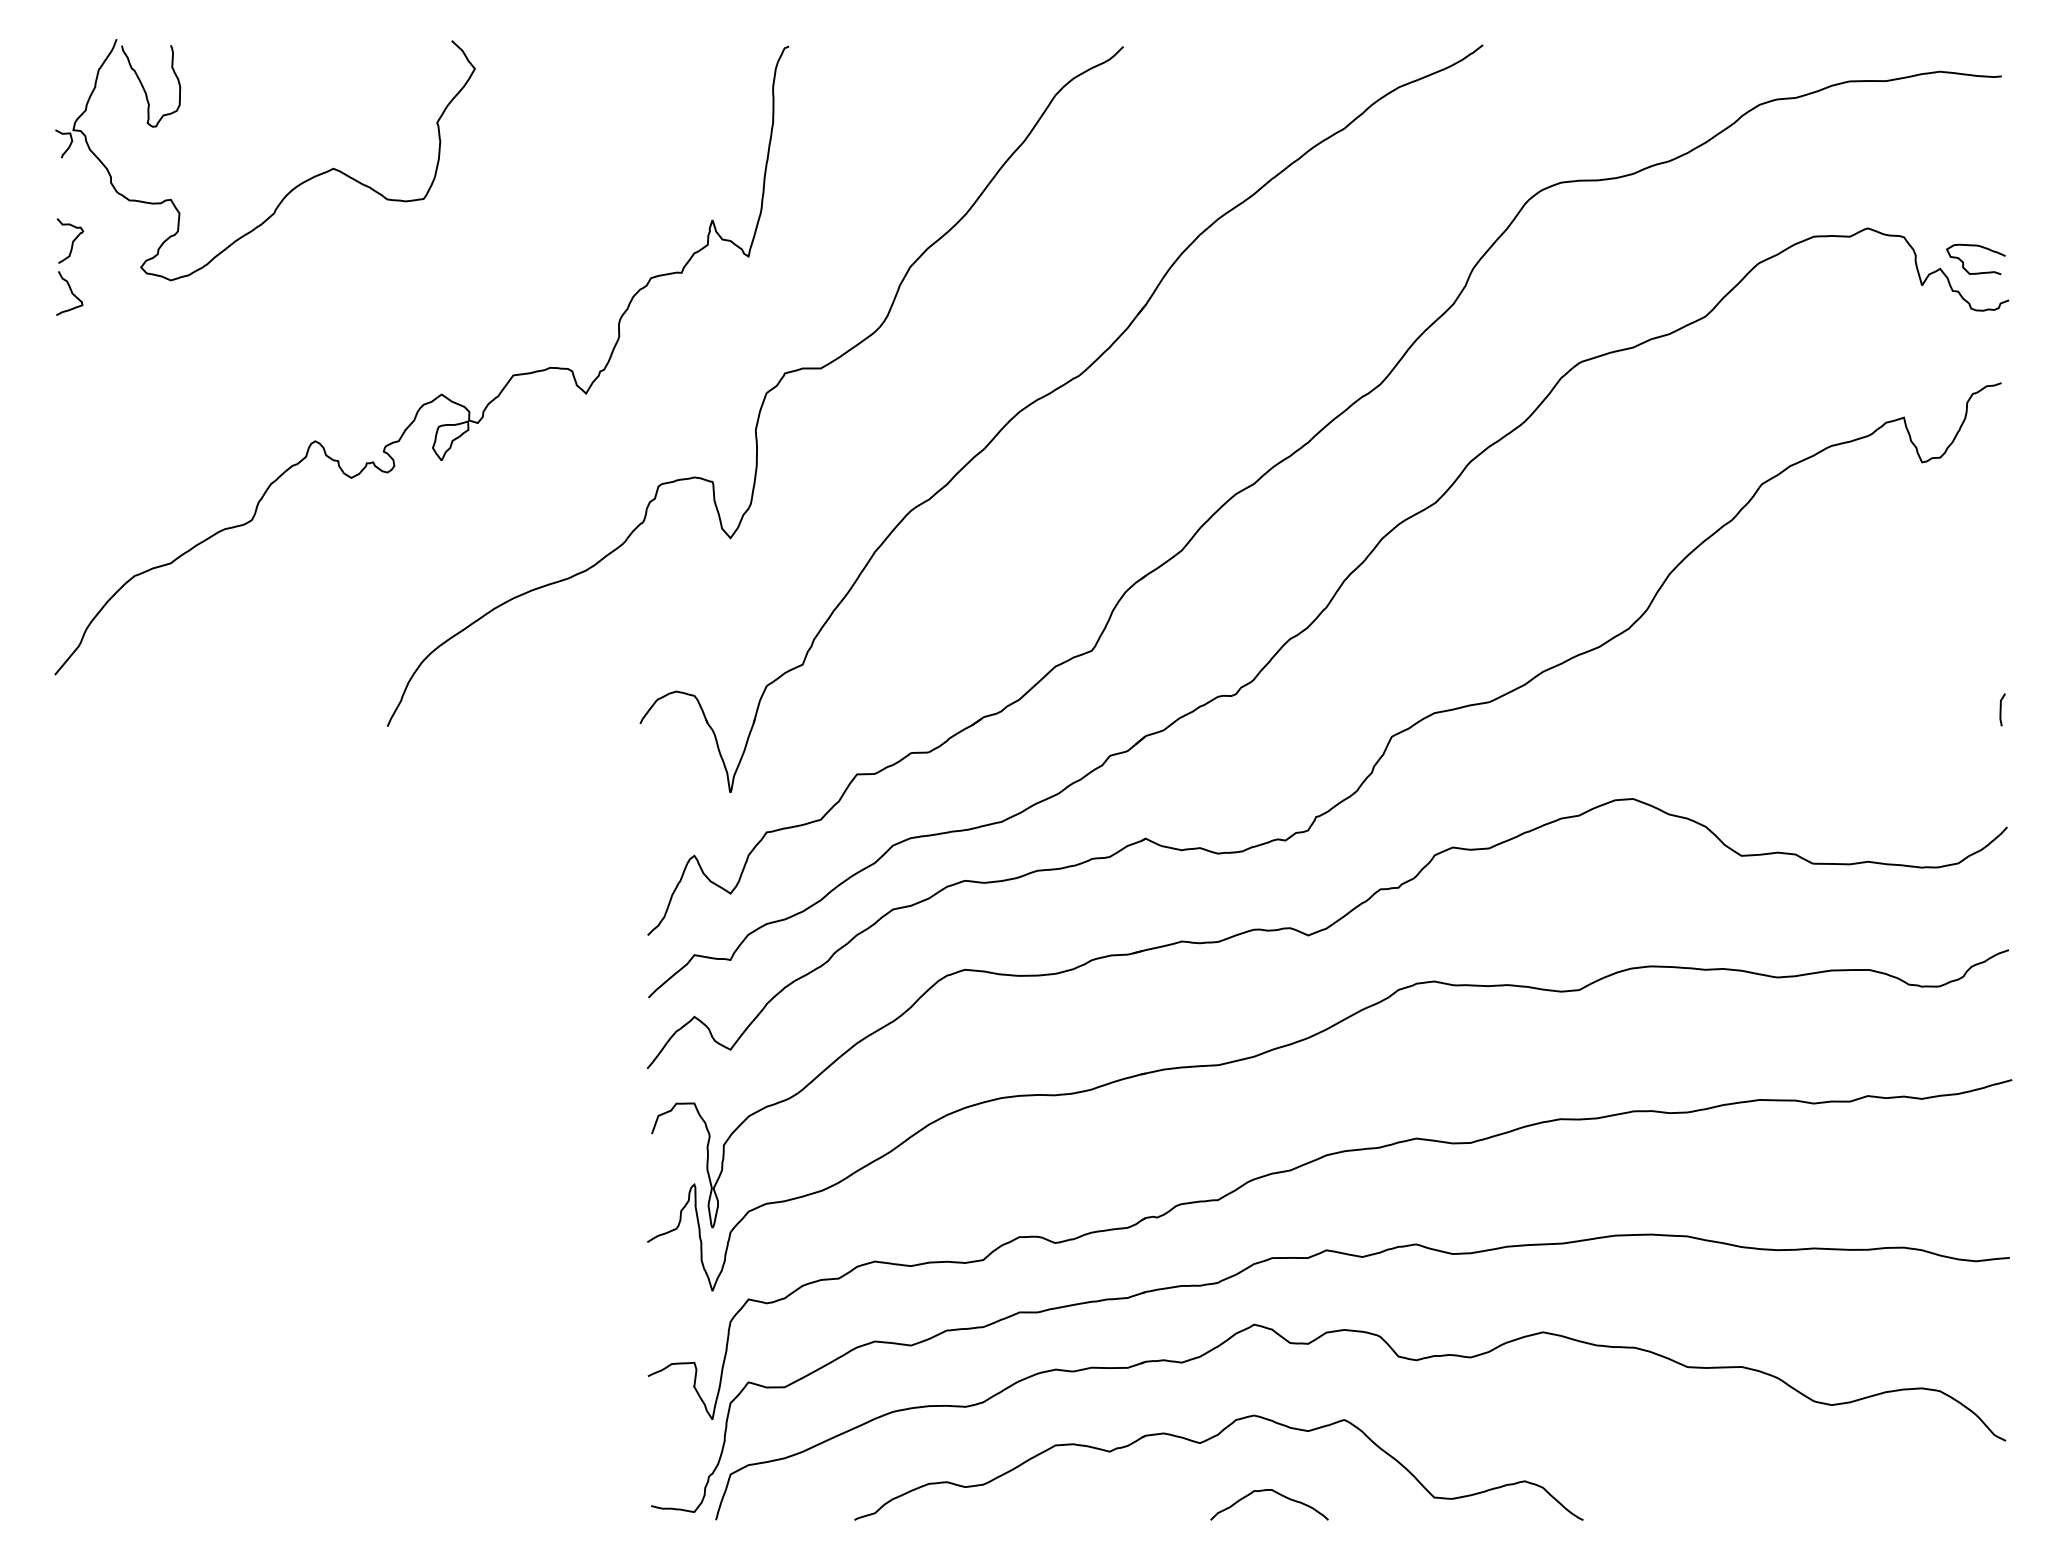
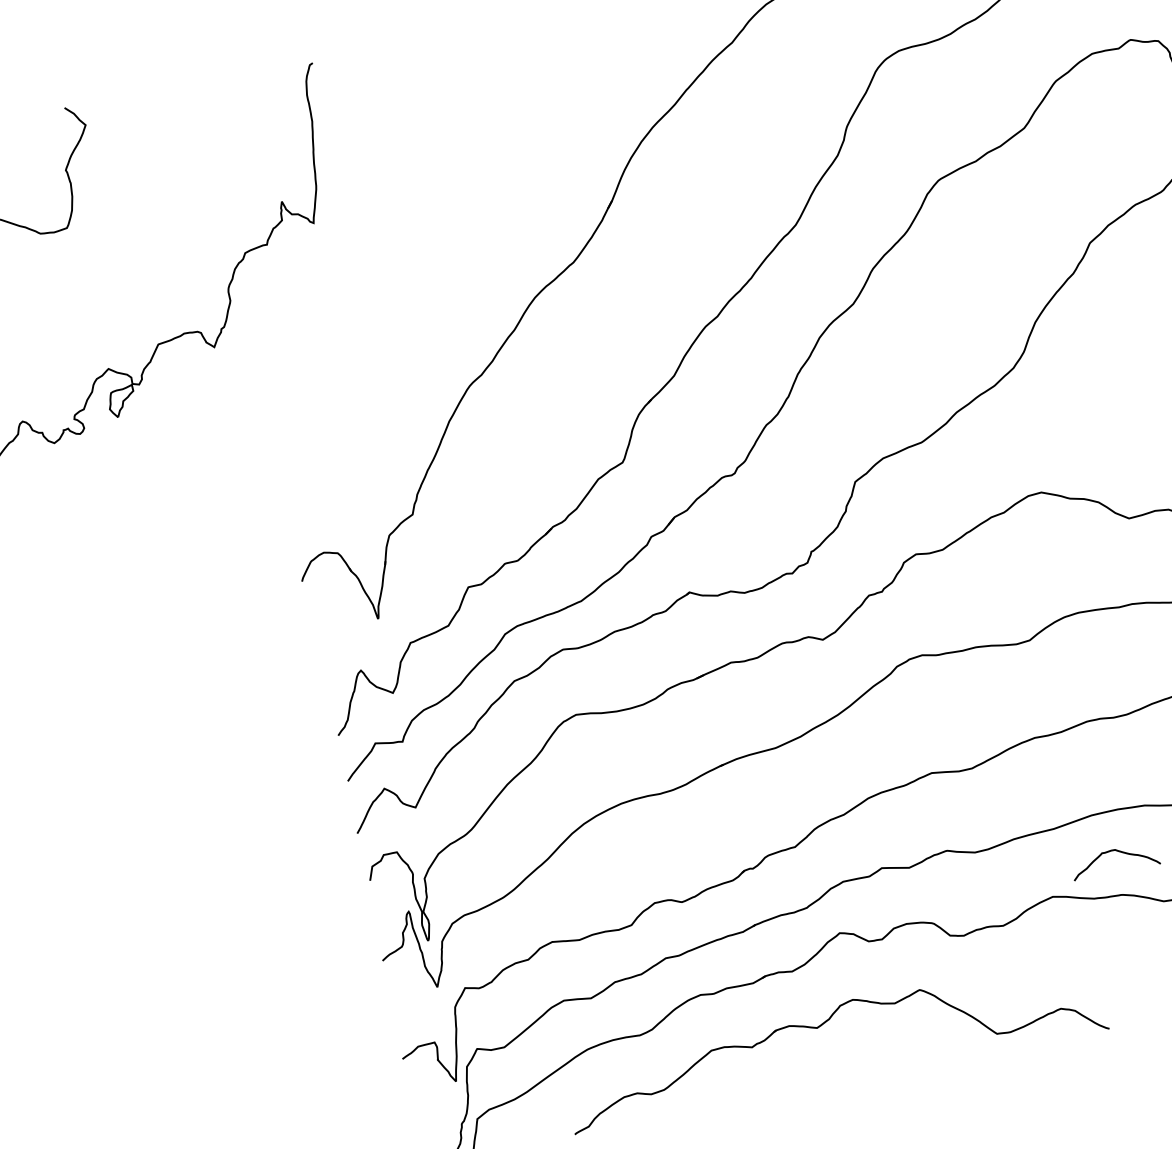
curve: (765, 393) -> (345, 321), removed
curve: (1274, 1492) -> (1117, 851), moved

